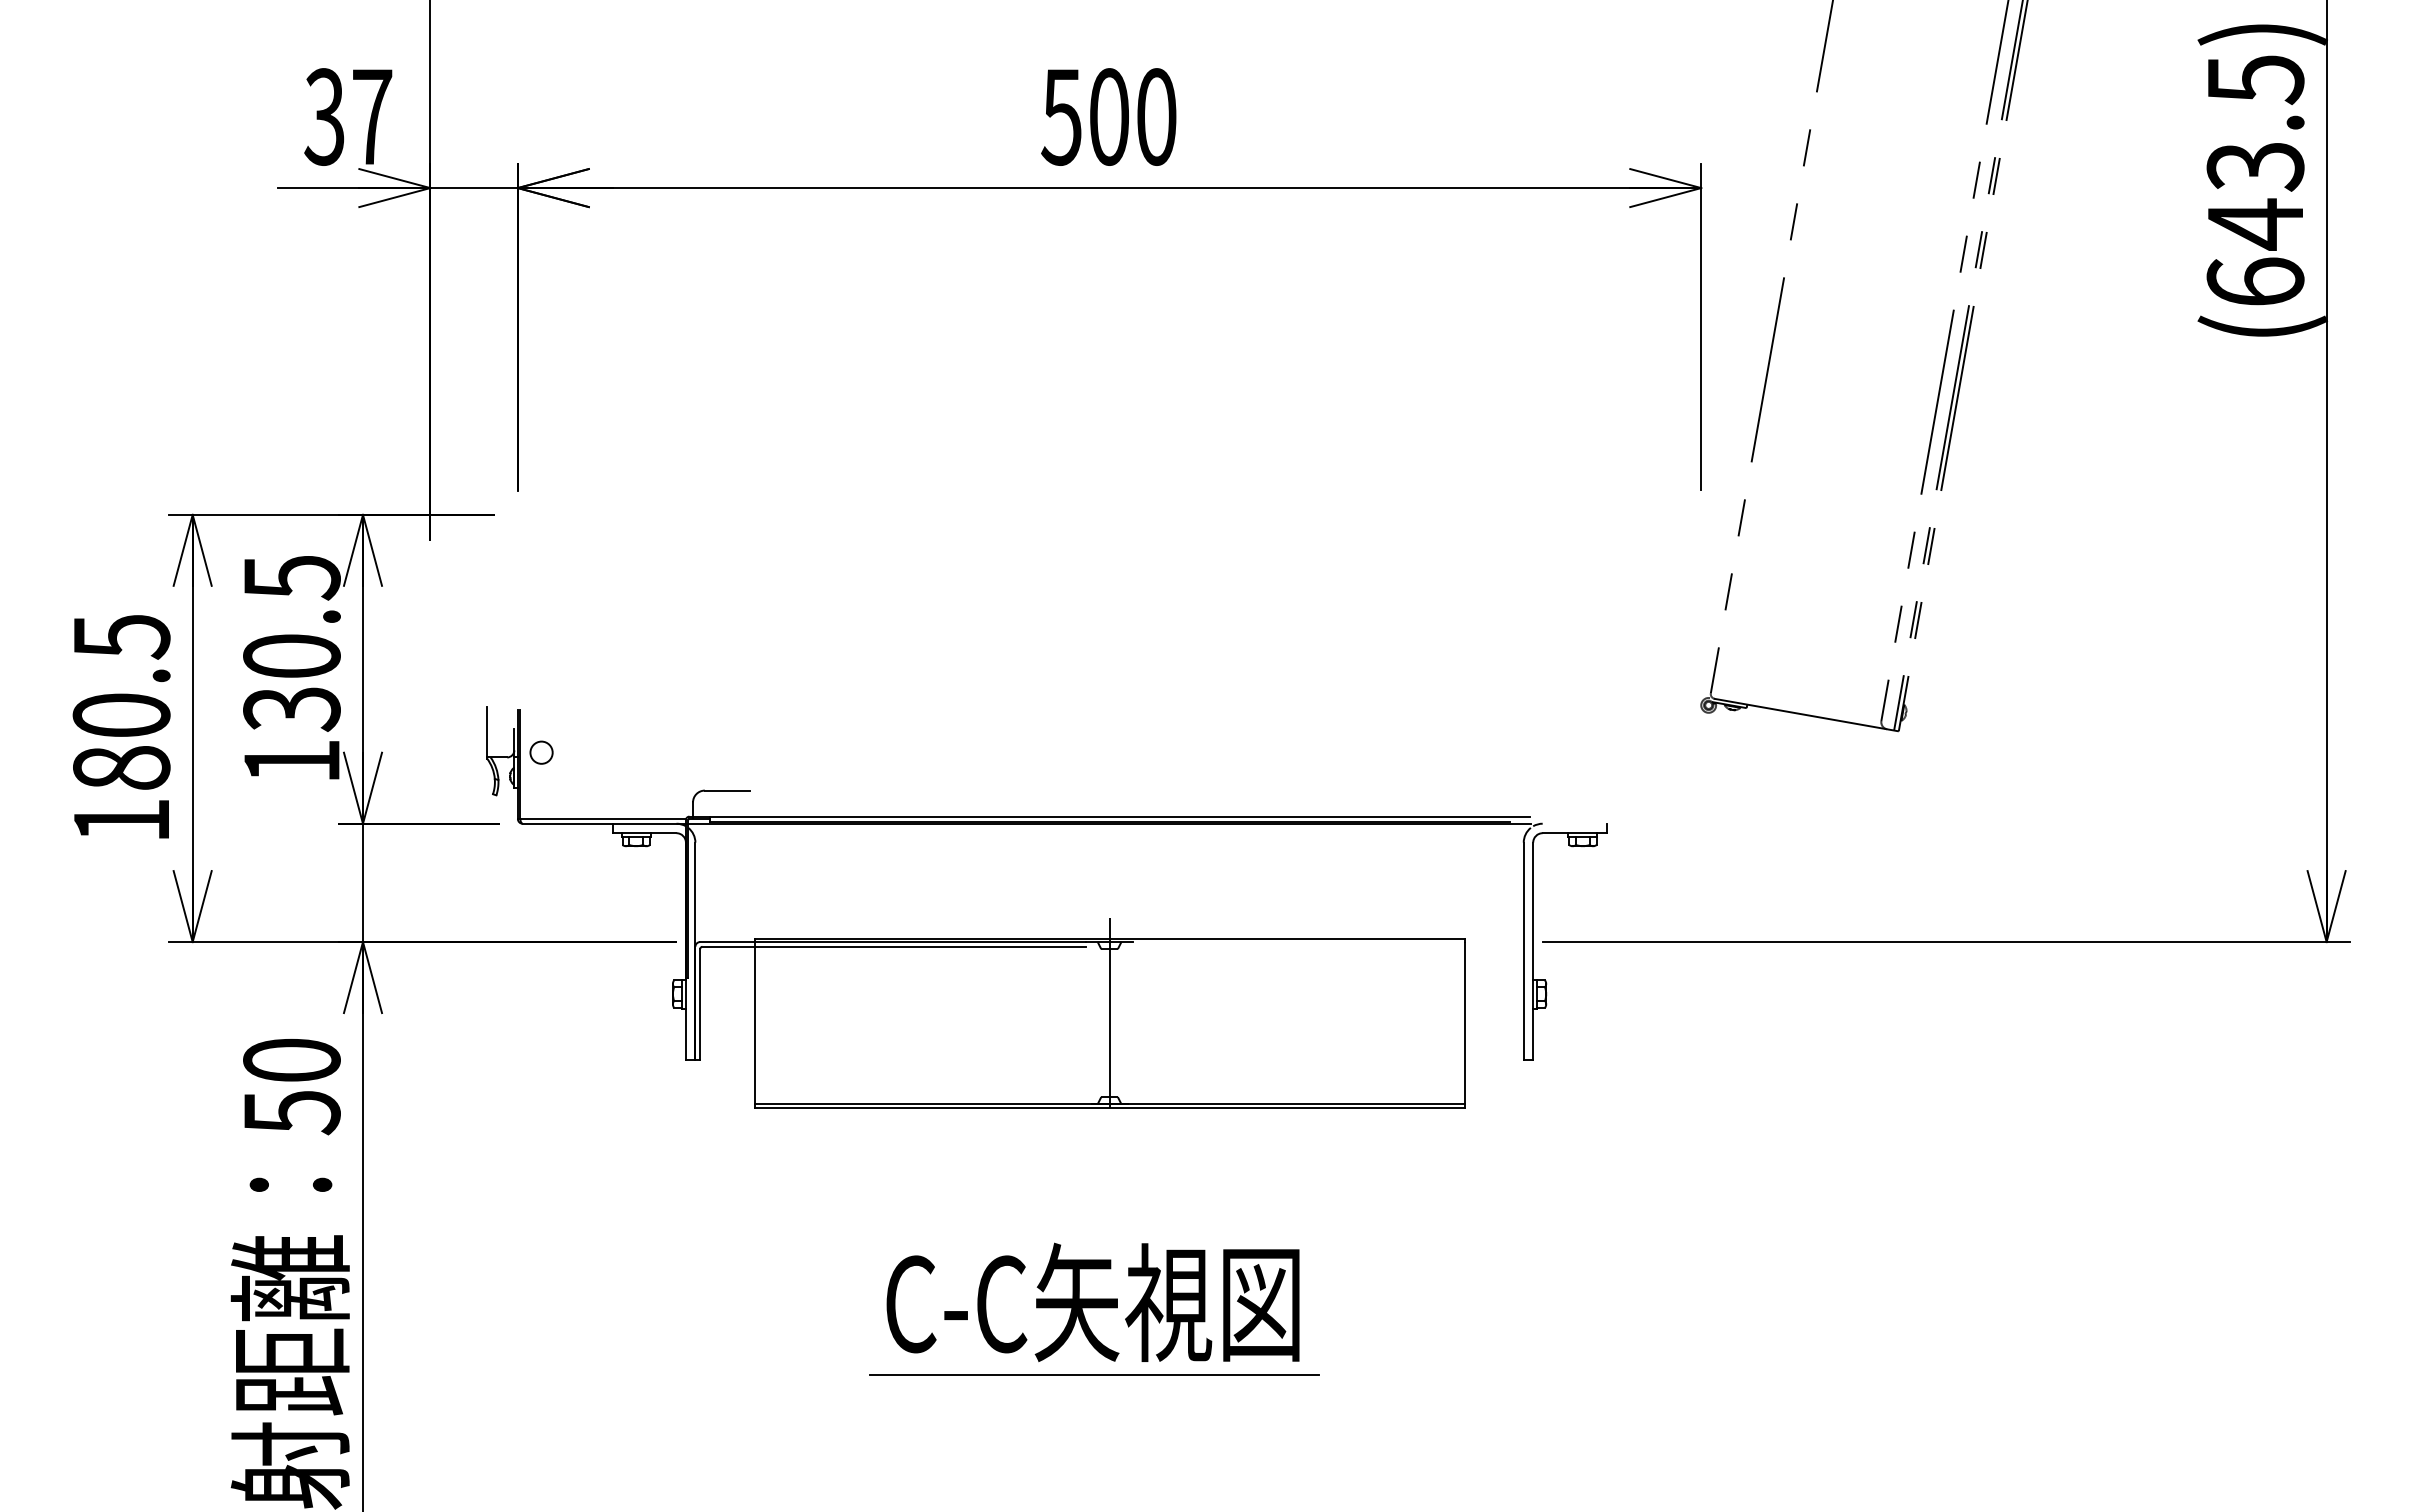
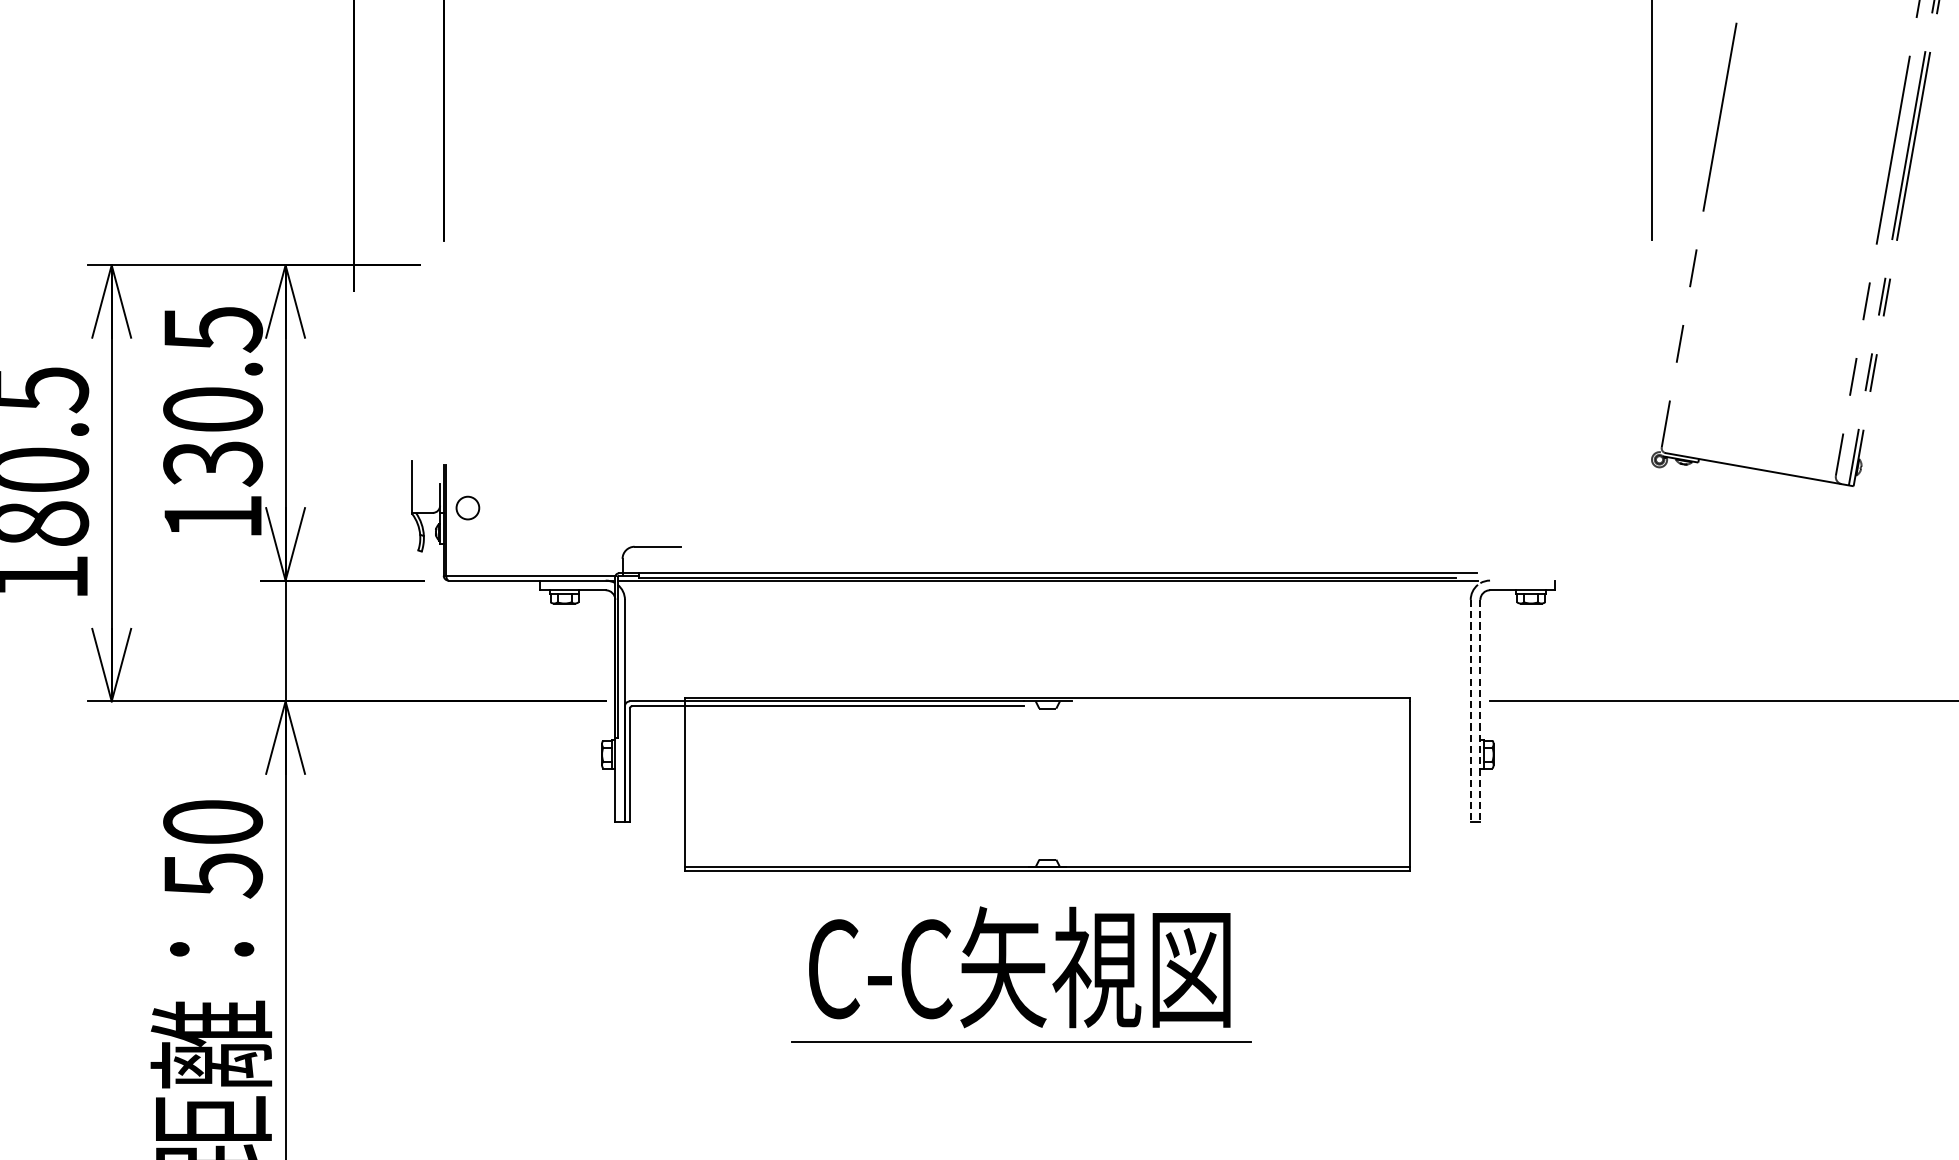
line: (1523, 951) -> (1470, 711), solid -> dashed
line: (1533, 951) -> (1480, 711), solid -> dashed
line: (1109, 1012) -> (1047, 773), removed
part: (1094, 1308) -> (1021, 973), moved

